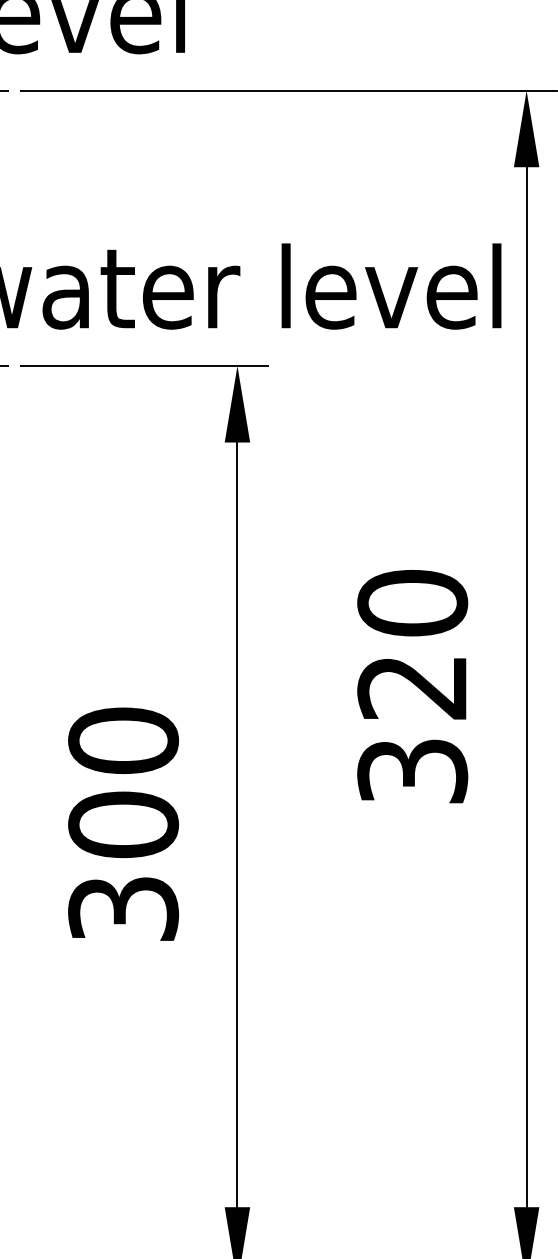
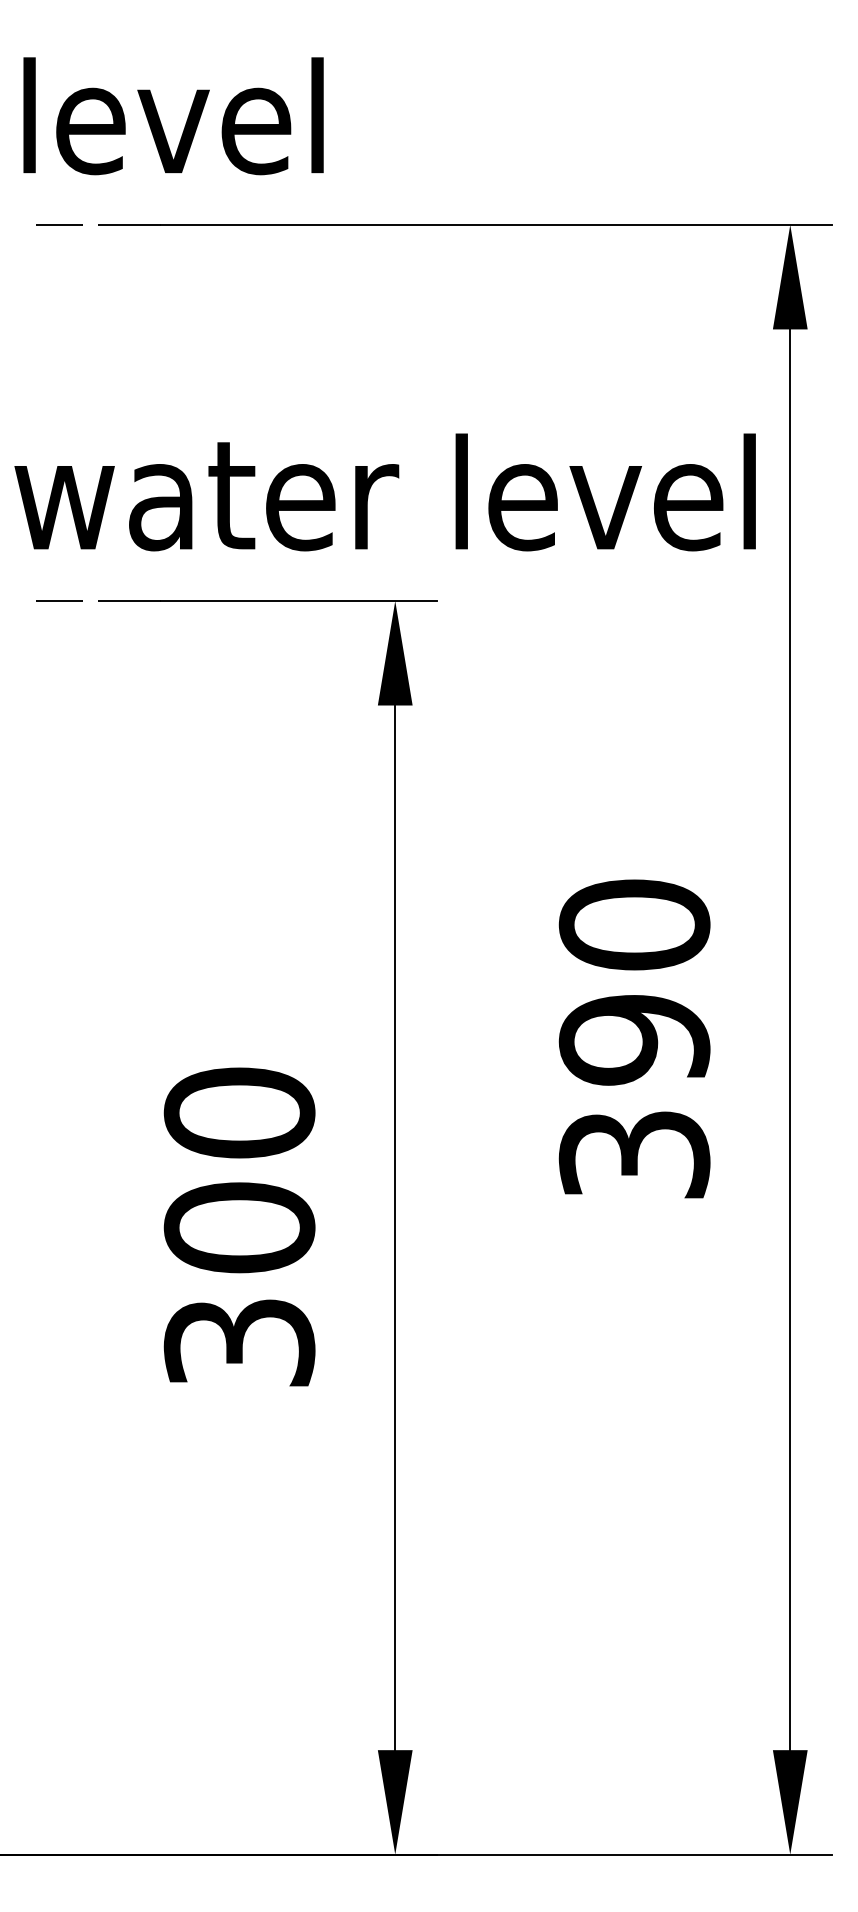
text: (412, 687) -> (634, 1040), 320 -> 390

